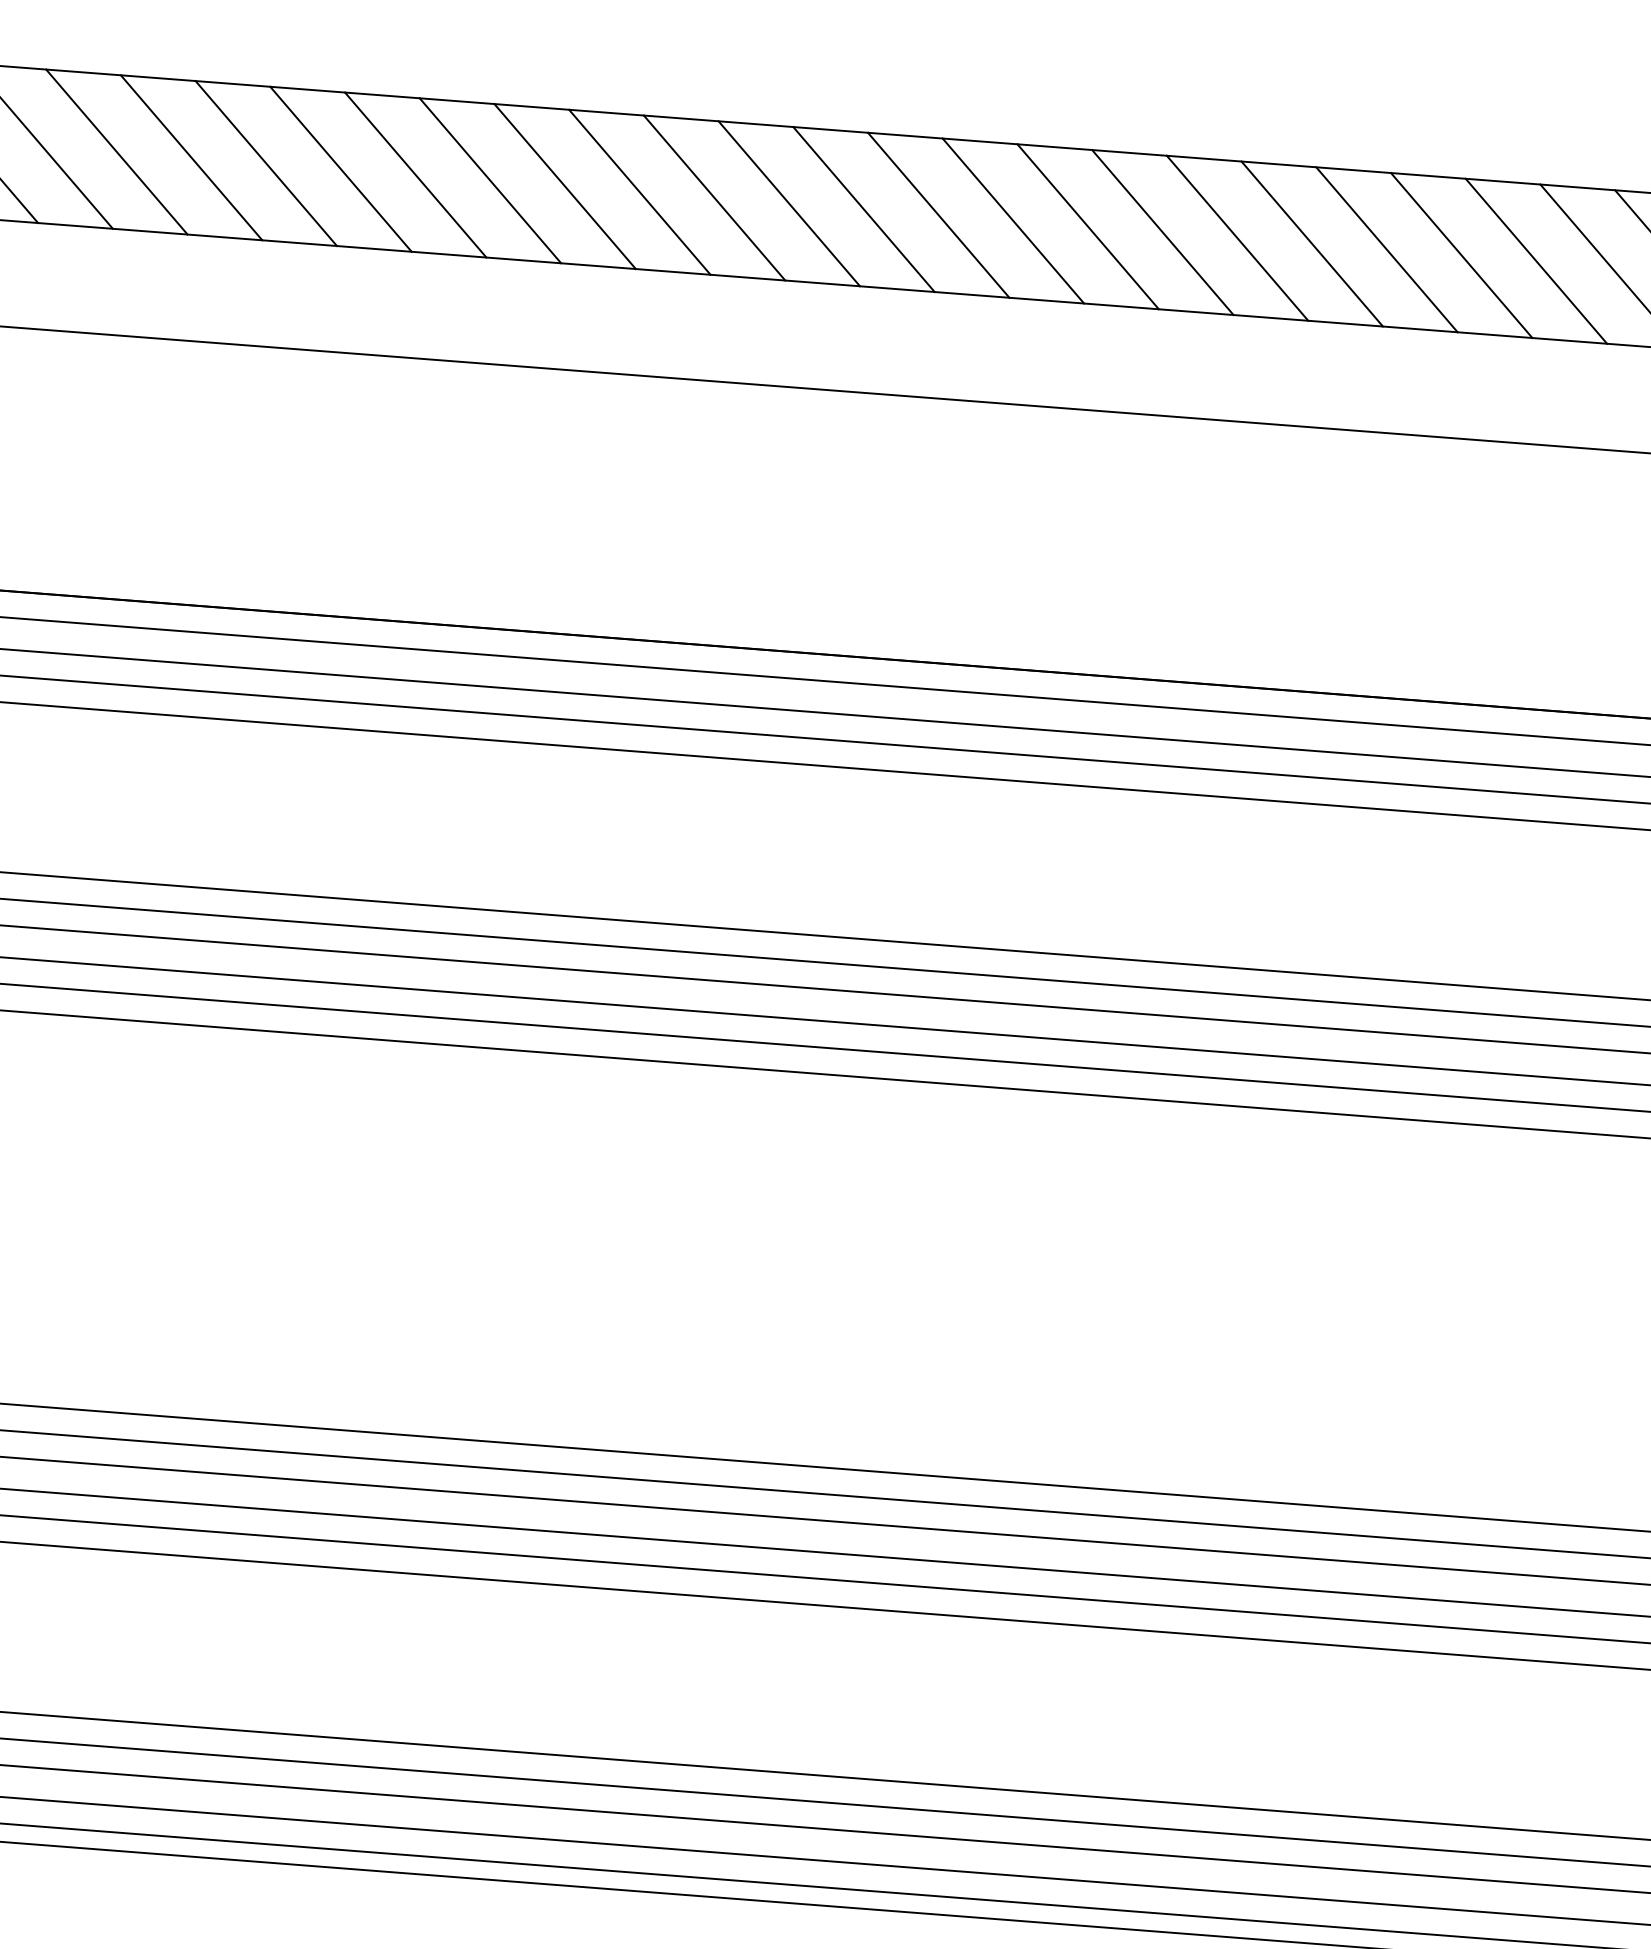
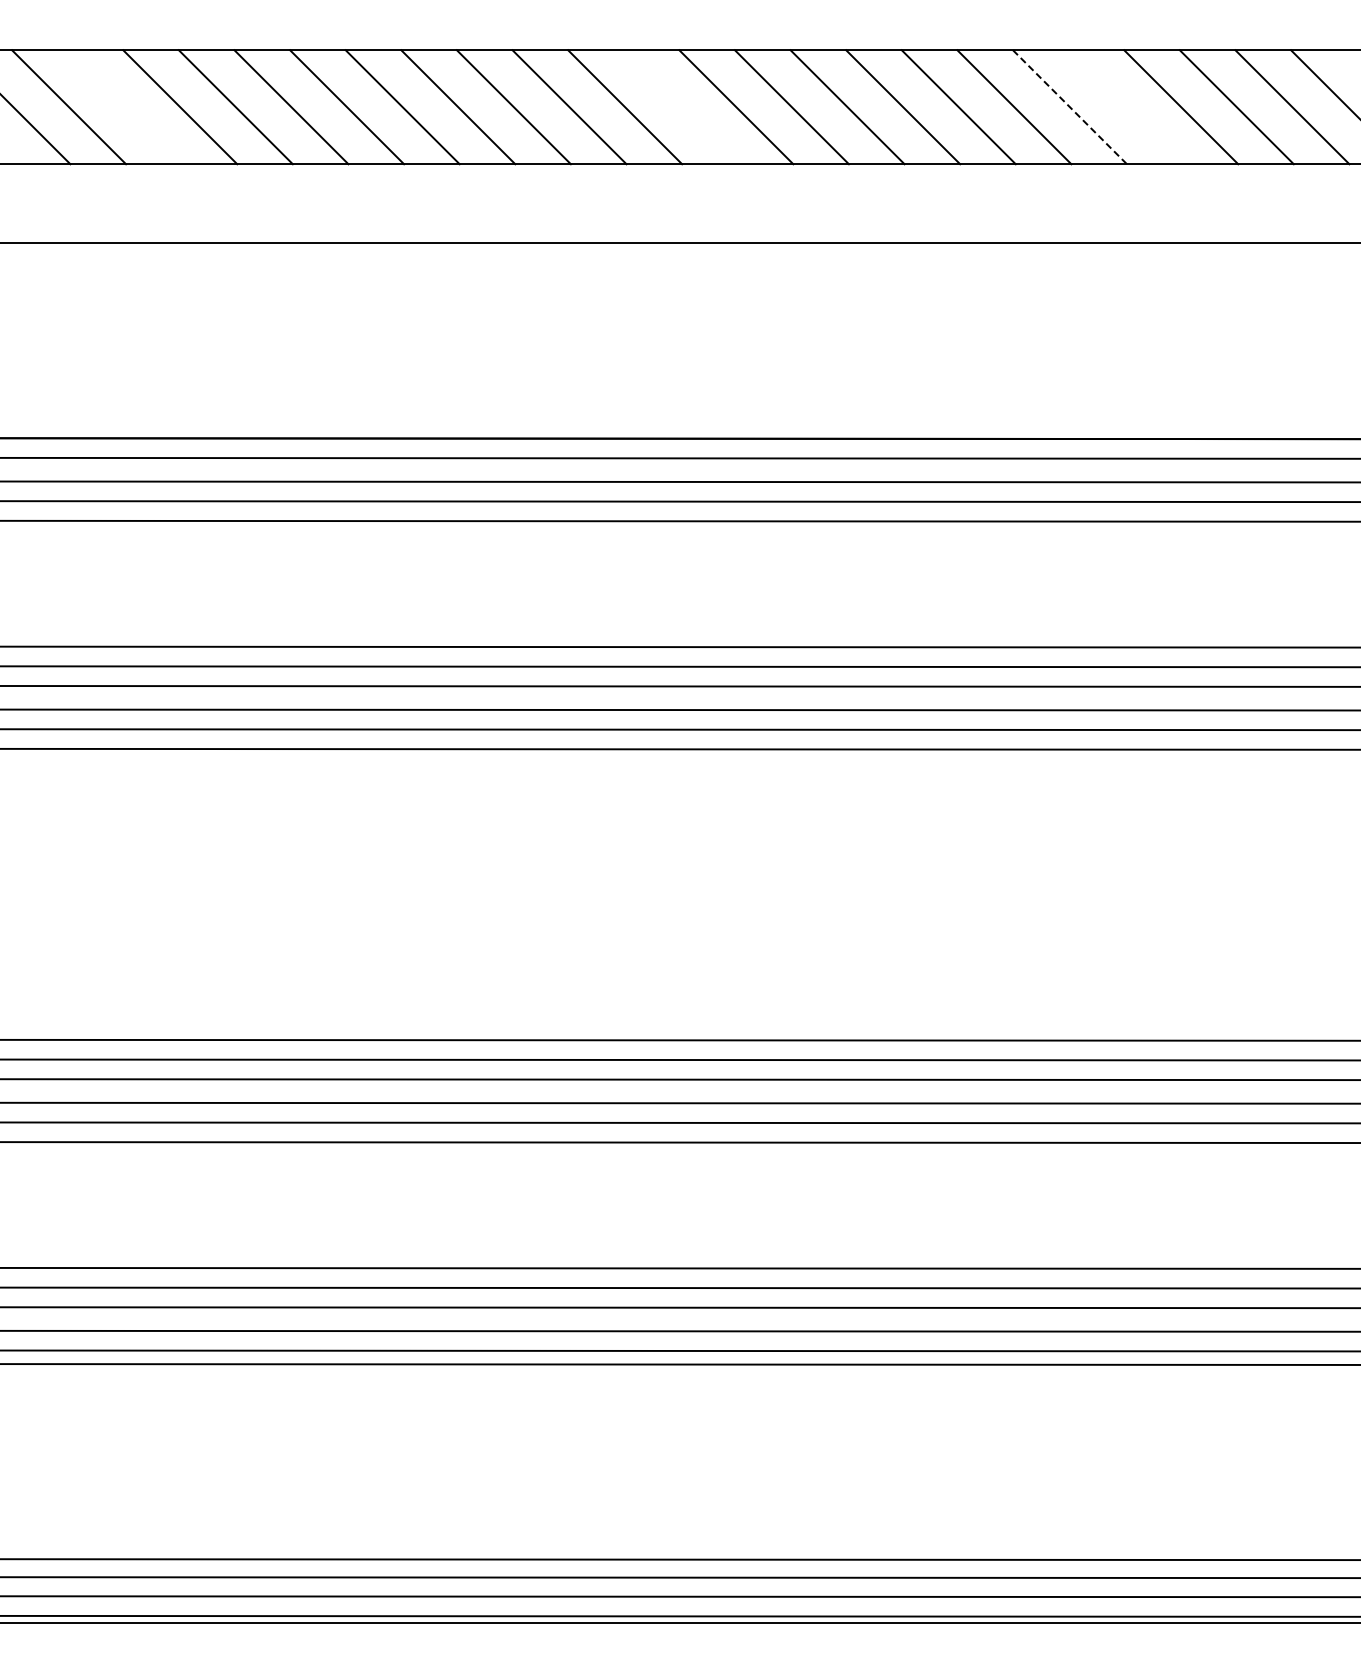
line: (116, 152) -> (124, 107), removed
line: (863, 209) -> (680, 107), removed
line: (1386, 250) -> (1069, 107), solid -> dashed
line: (1461, 255) -> (1125, 107), removed

